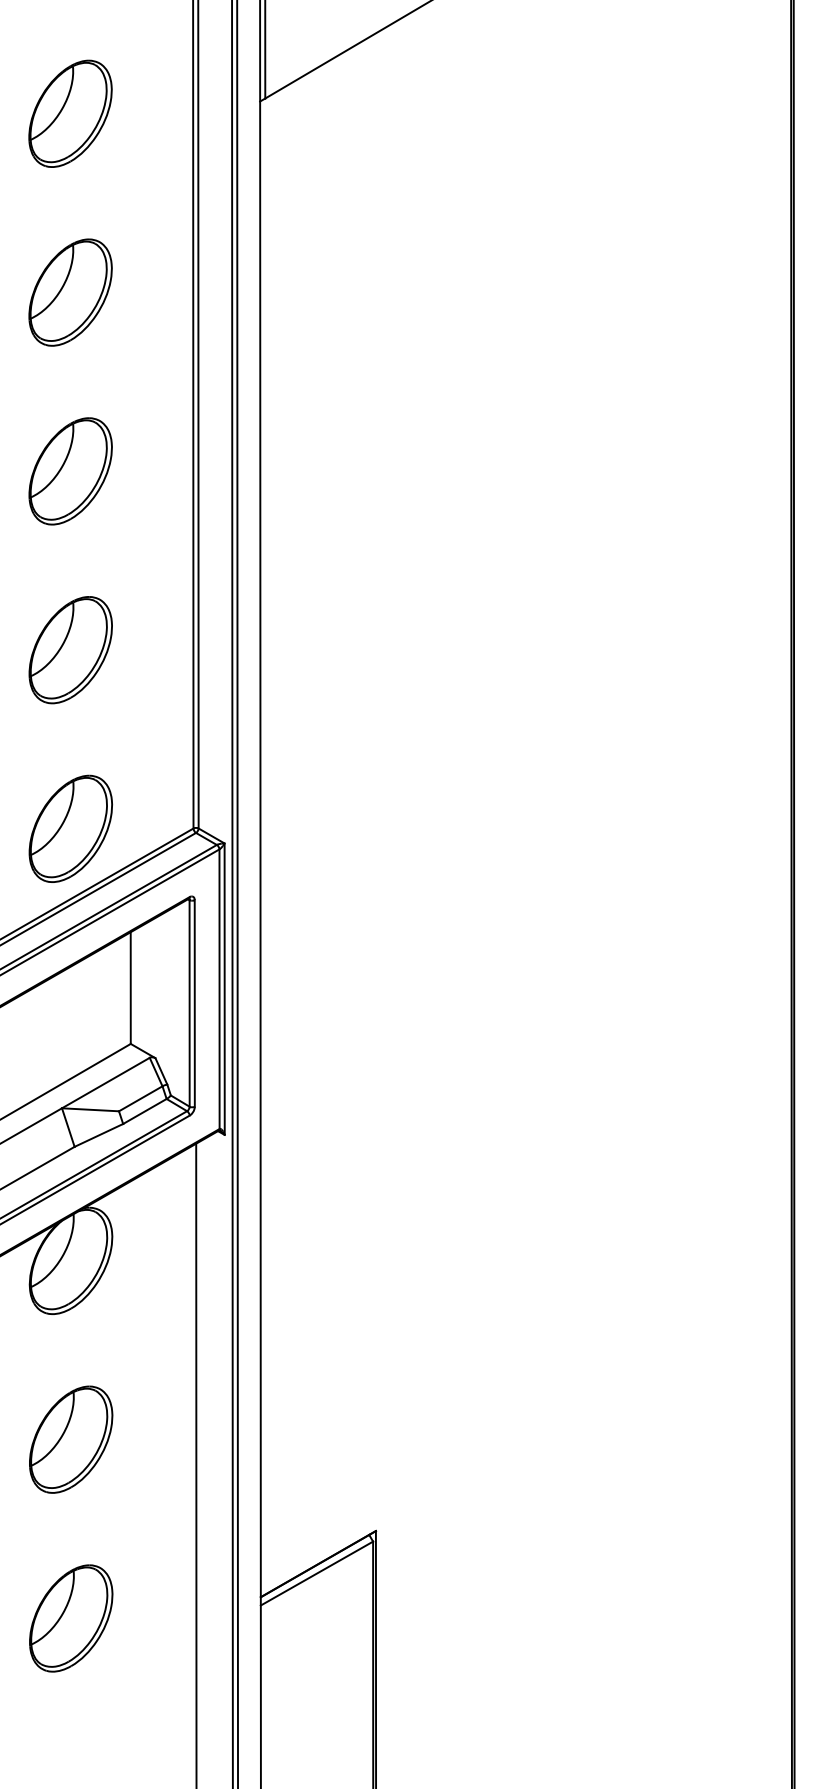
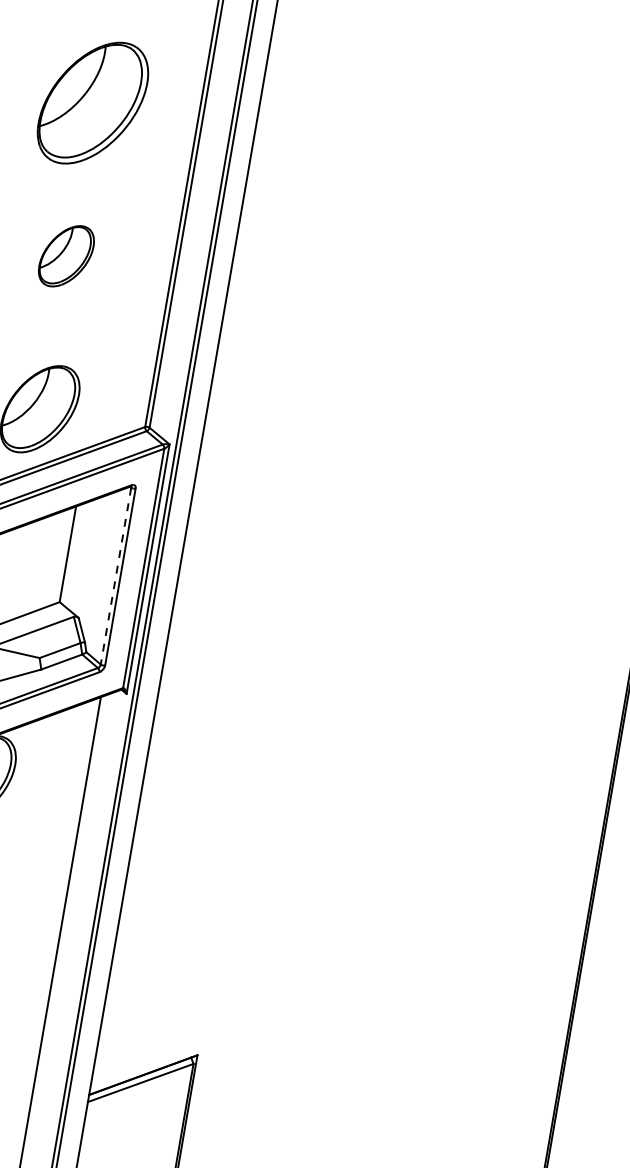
part: (70, 471) -> (92, 103), size x1.4
part: (70, 650) -> (66, 256), size x0.7
line: (189, 1003) -> (115, 576), solid -> dashed

